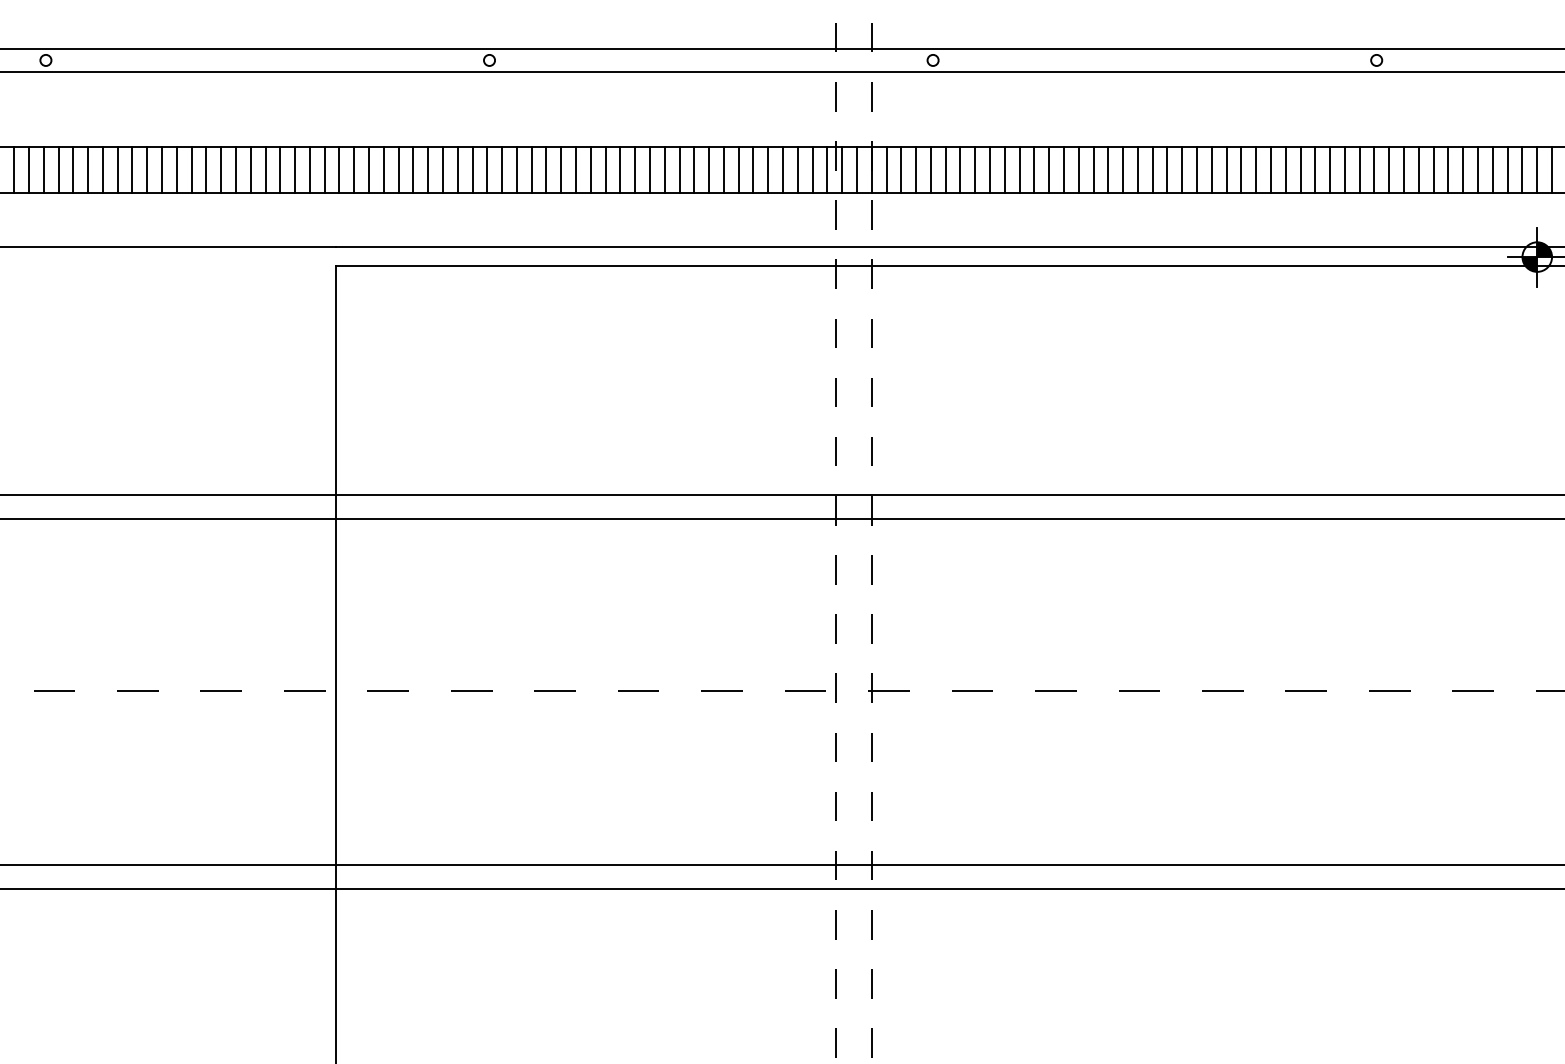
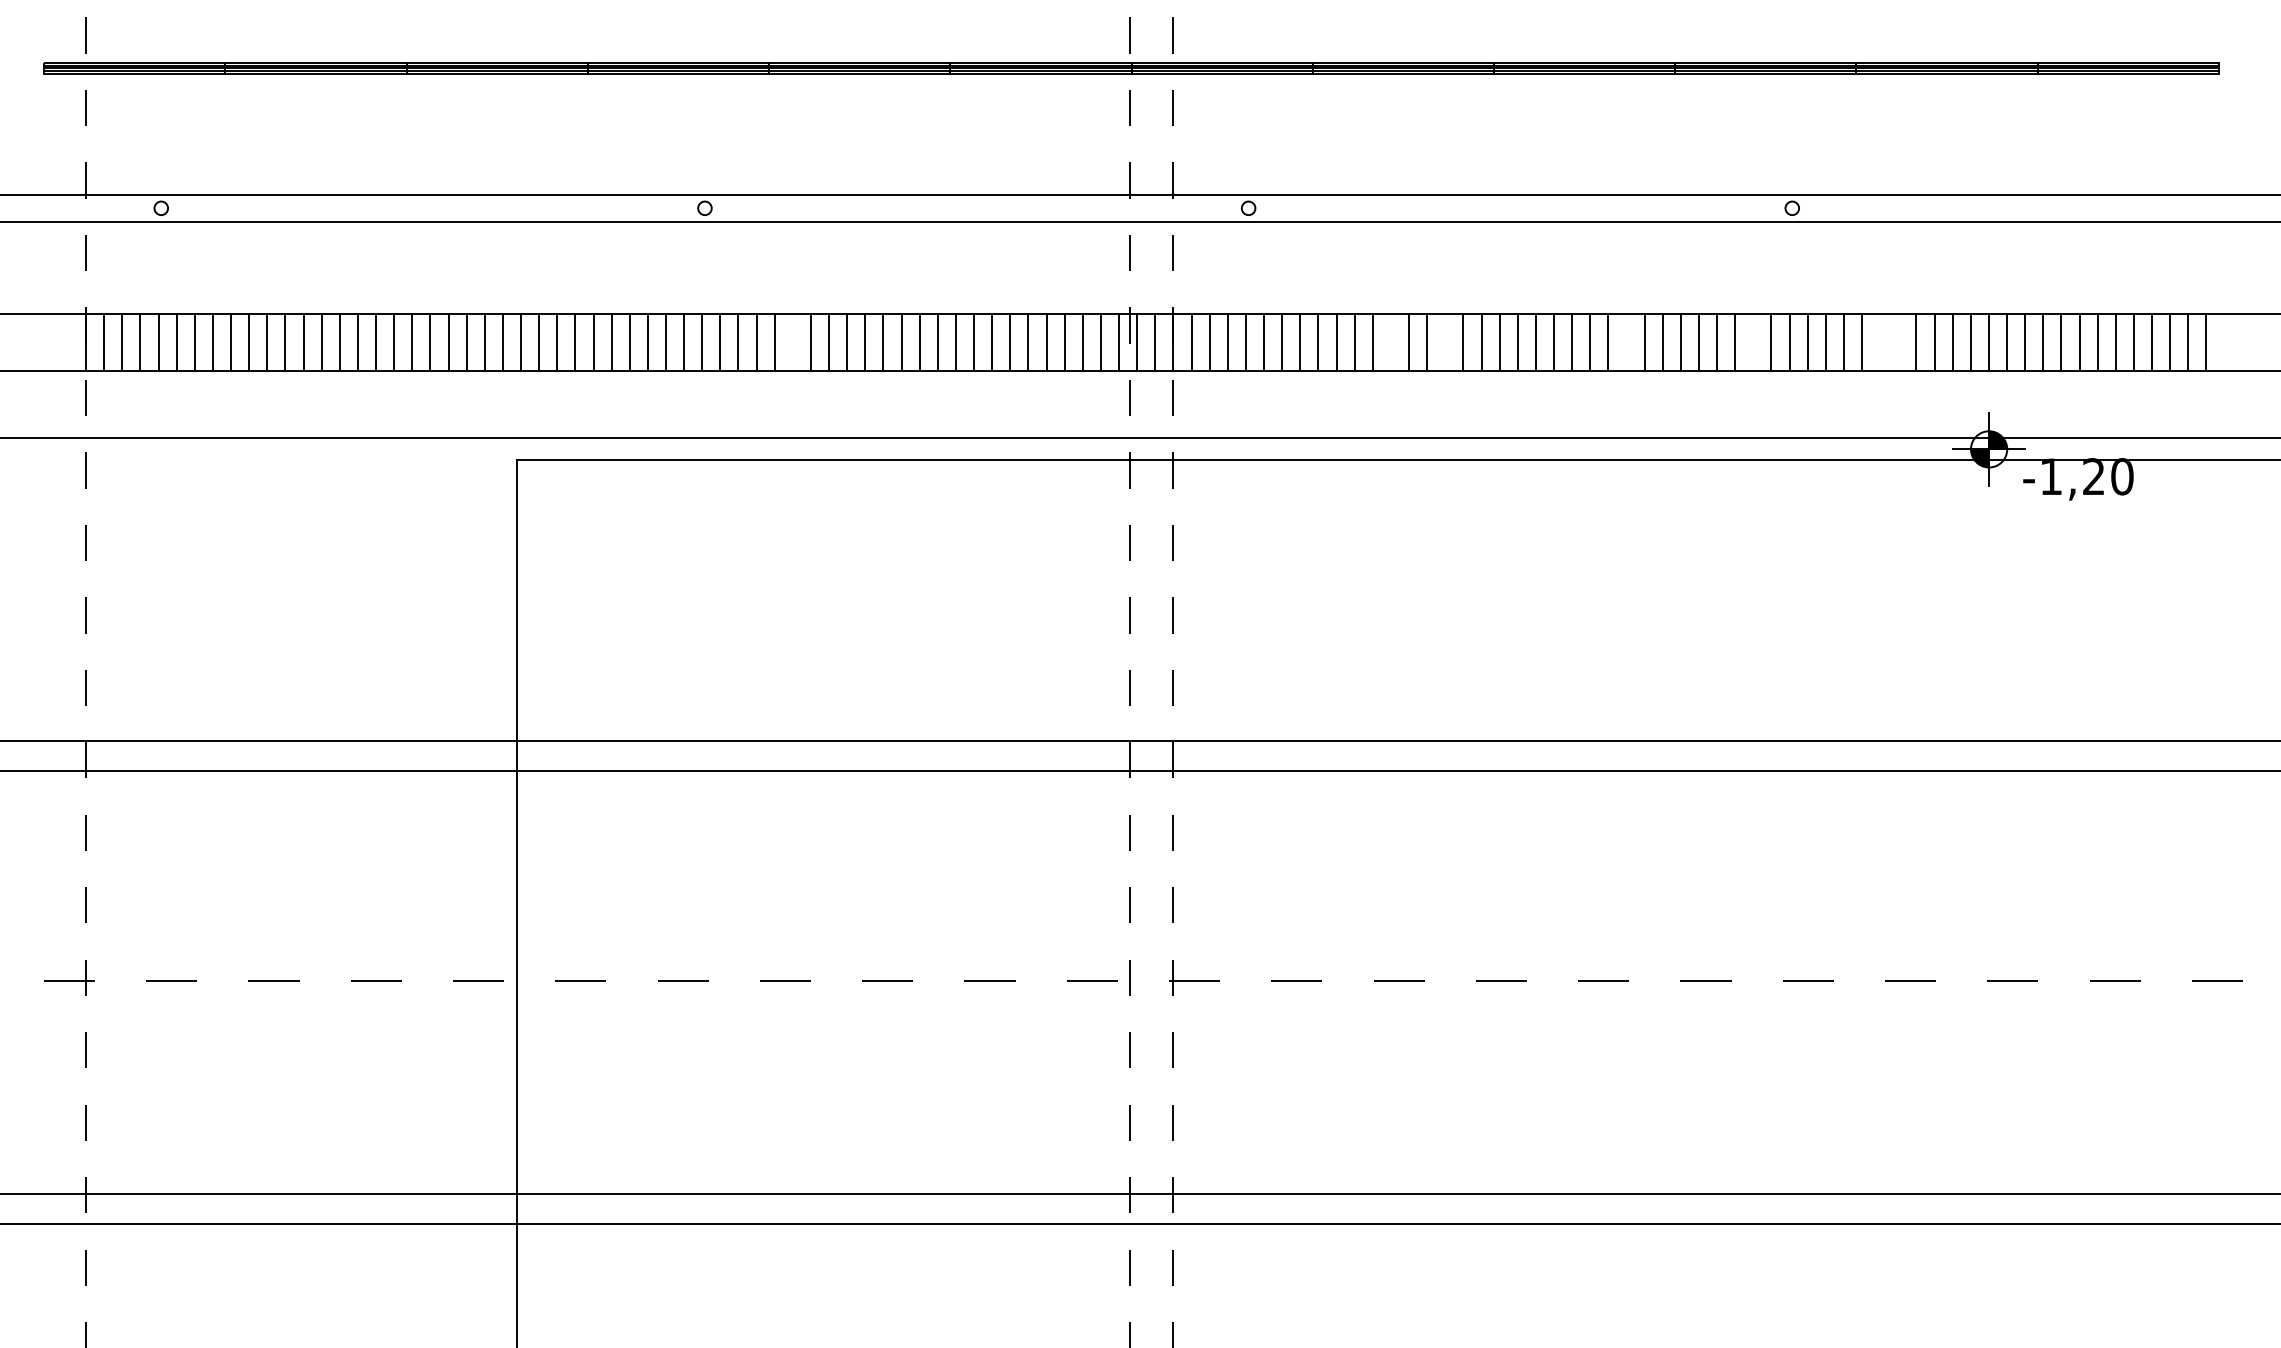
line: (560, 169) -> (792, 342), removed
line: (1048, 169) -> (1390, 342), removed
line: (1093, 169) -> (1445, 342), removed
line: (1241, 169) -> (1626, 342), removed
line: (1345, 169) -> (1753, 342), removed
line: (1448, 169) -> (1880, 342), removed
line: (1463, 169) -> (1898, 342), removed

